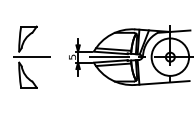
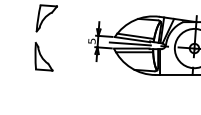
line: (32, 57) -> (50, 38), removed

